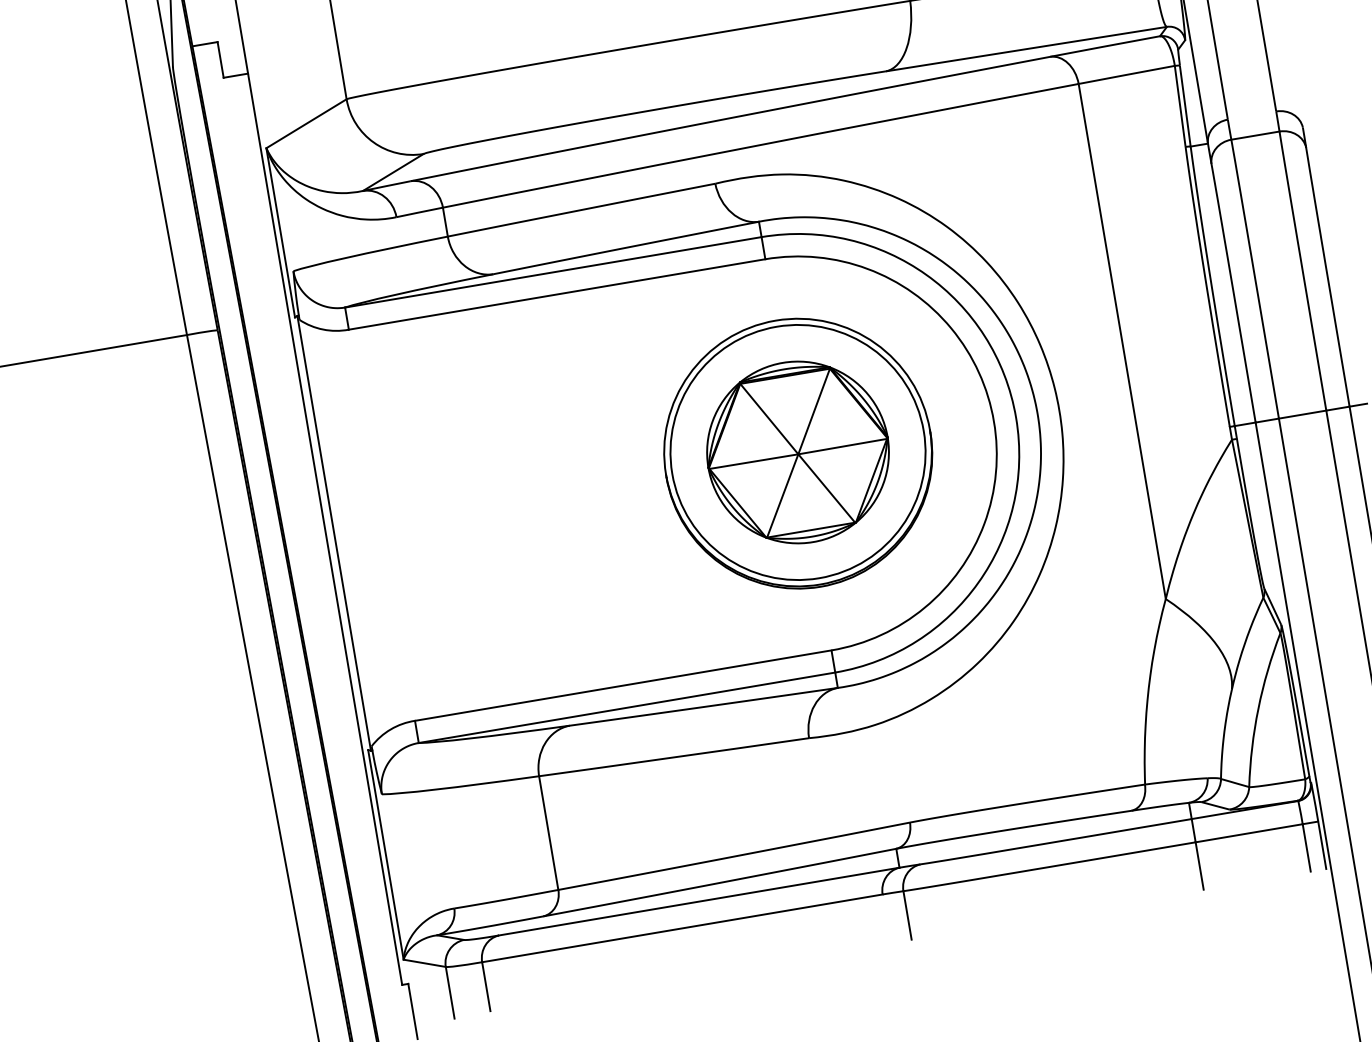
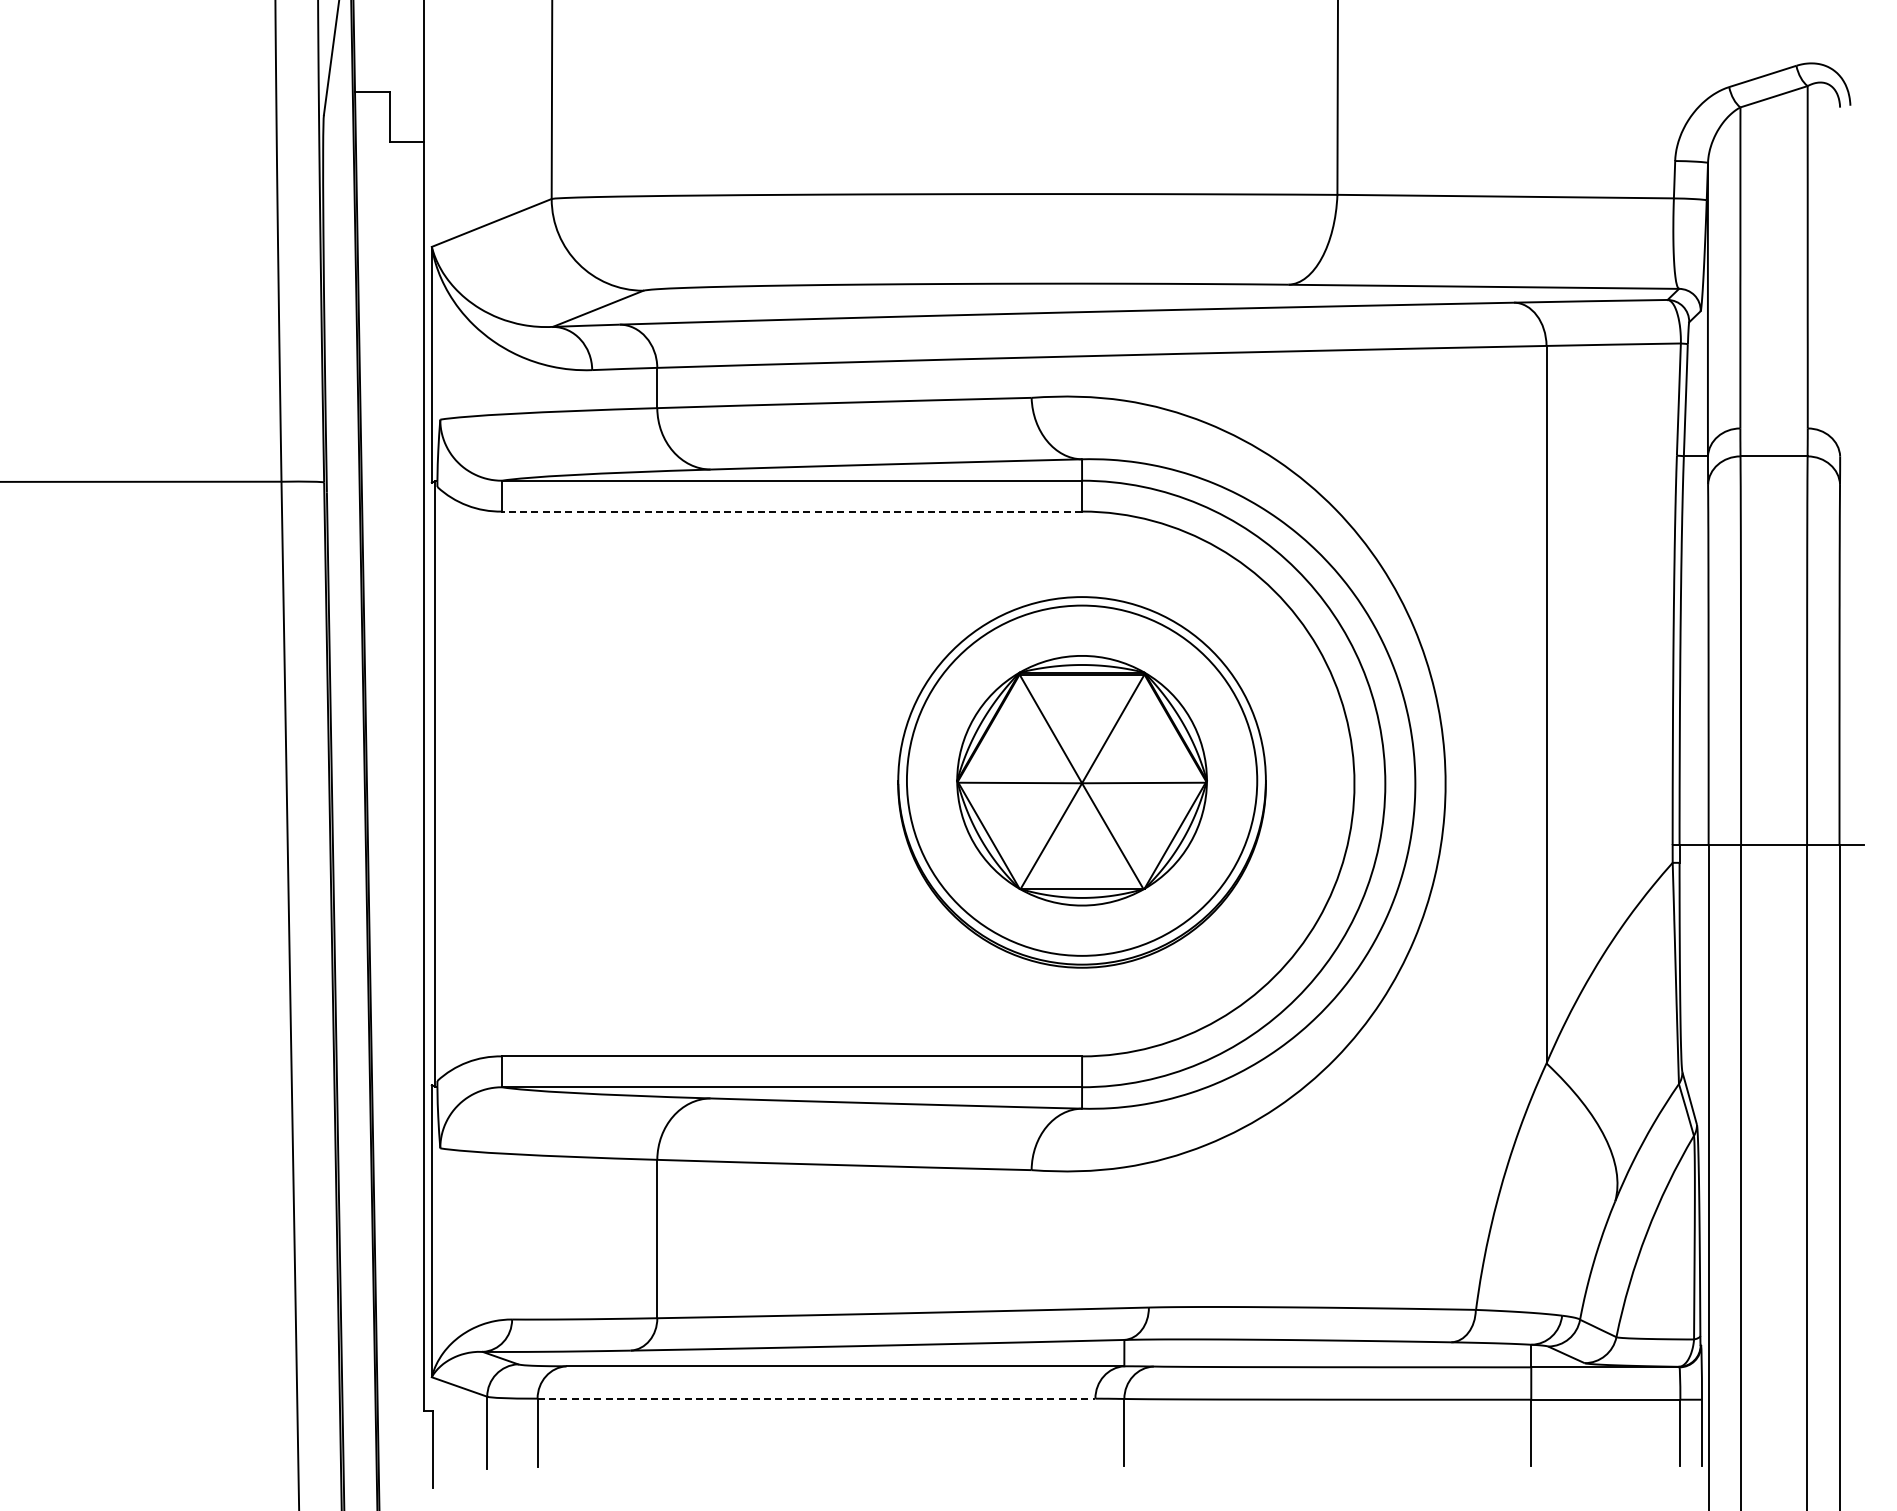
line: (556, 294) -> (791, 511), solid -> dashed
line: (682, 928) -> (816, 1398), solid -> dashed

